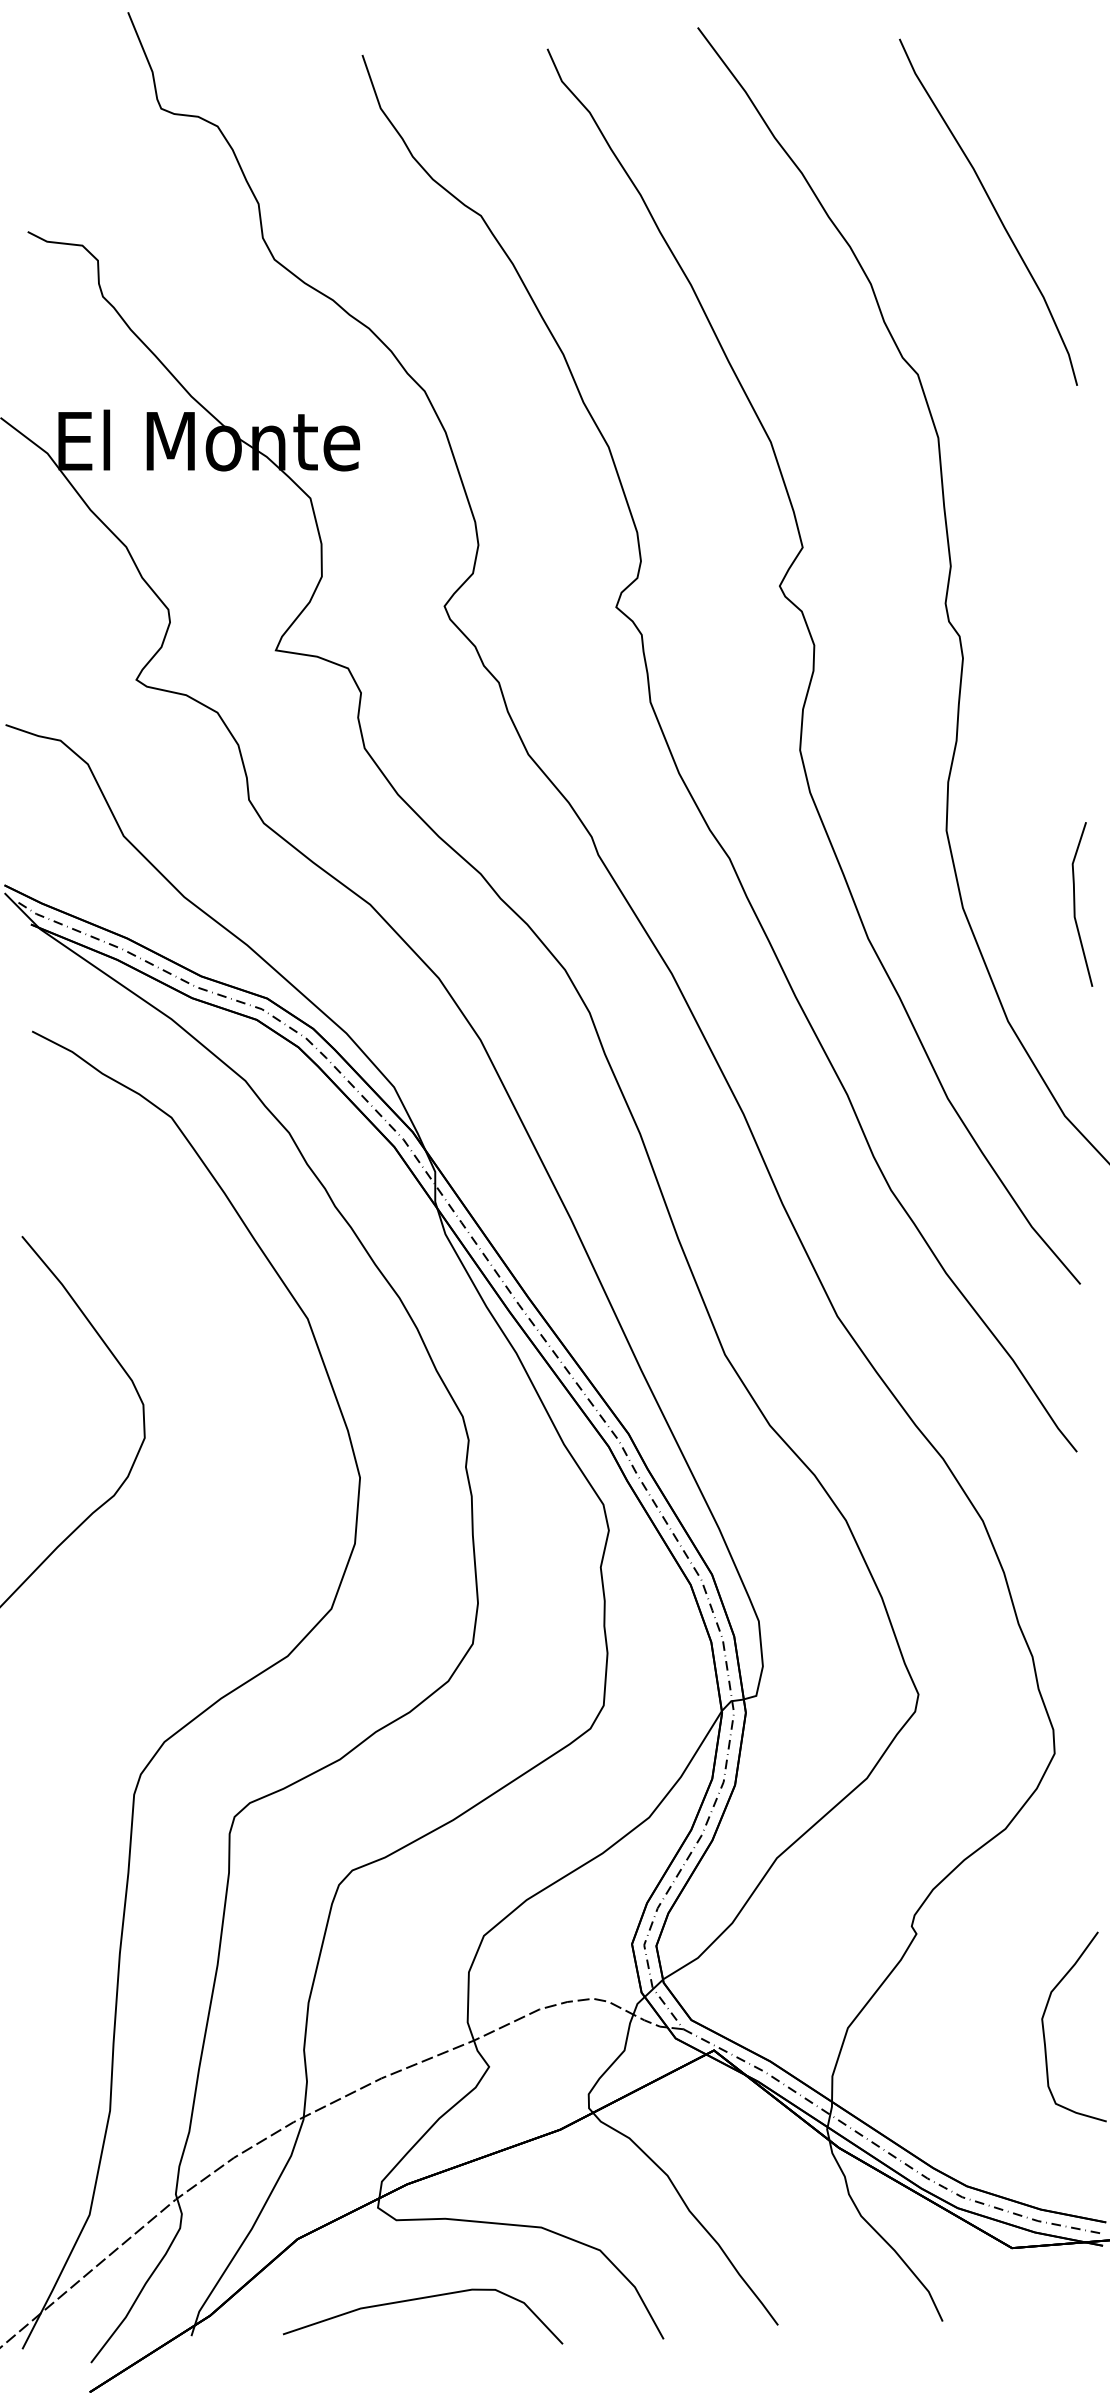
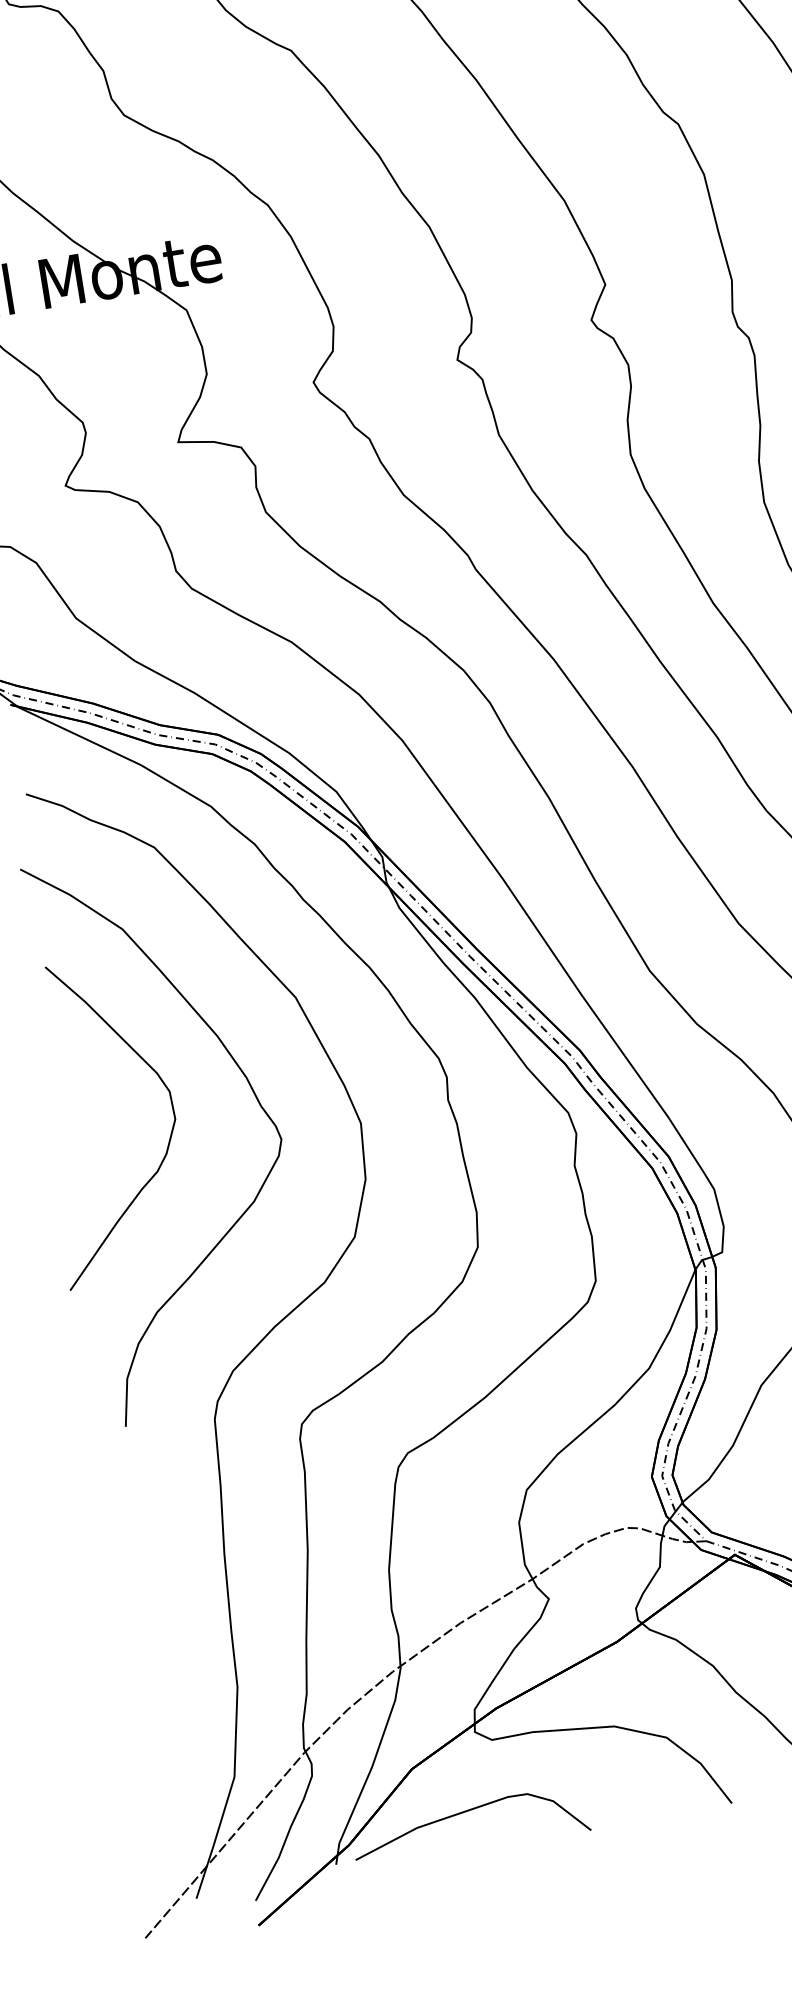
curve: (238, 1416) -> (250, 1088), added
curve: (421, 2299) -> (466, 1812), moved

